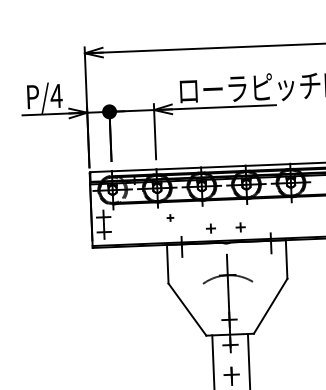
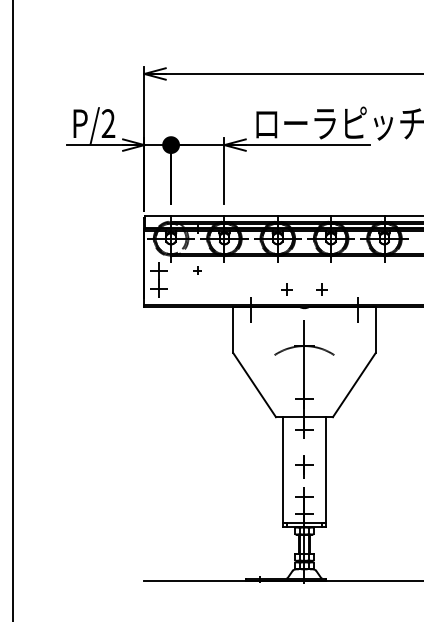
text: (56, 95) -> (108, 123), P/4 -> P/2
part: (170, 217) -> (197, 270), moved

